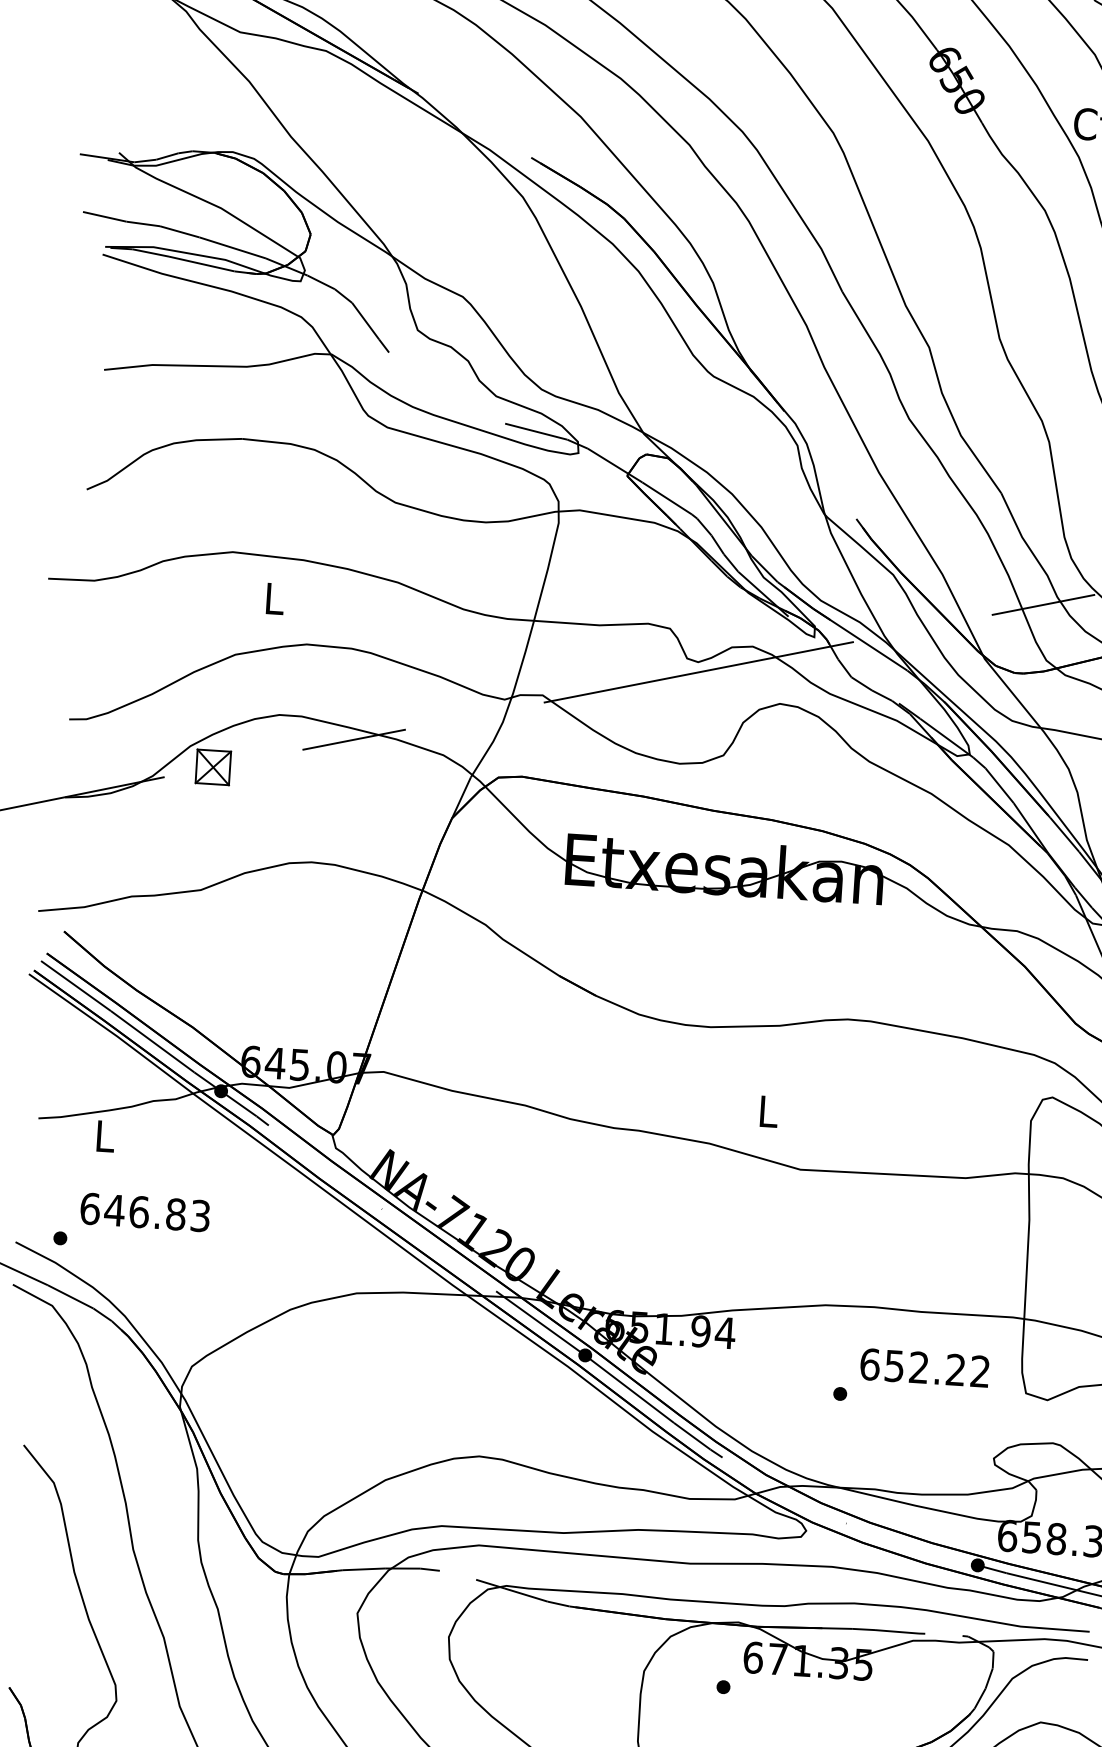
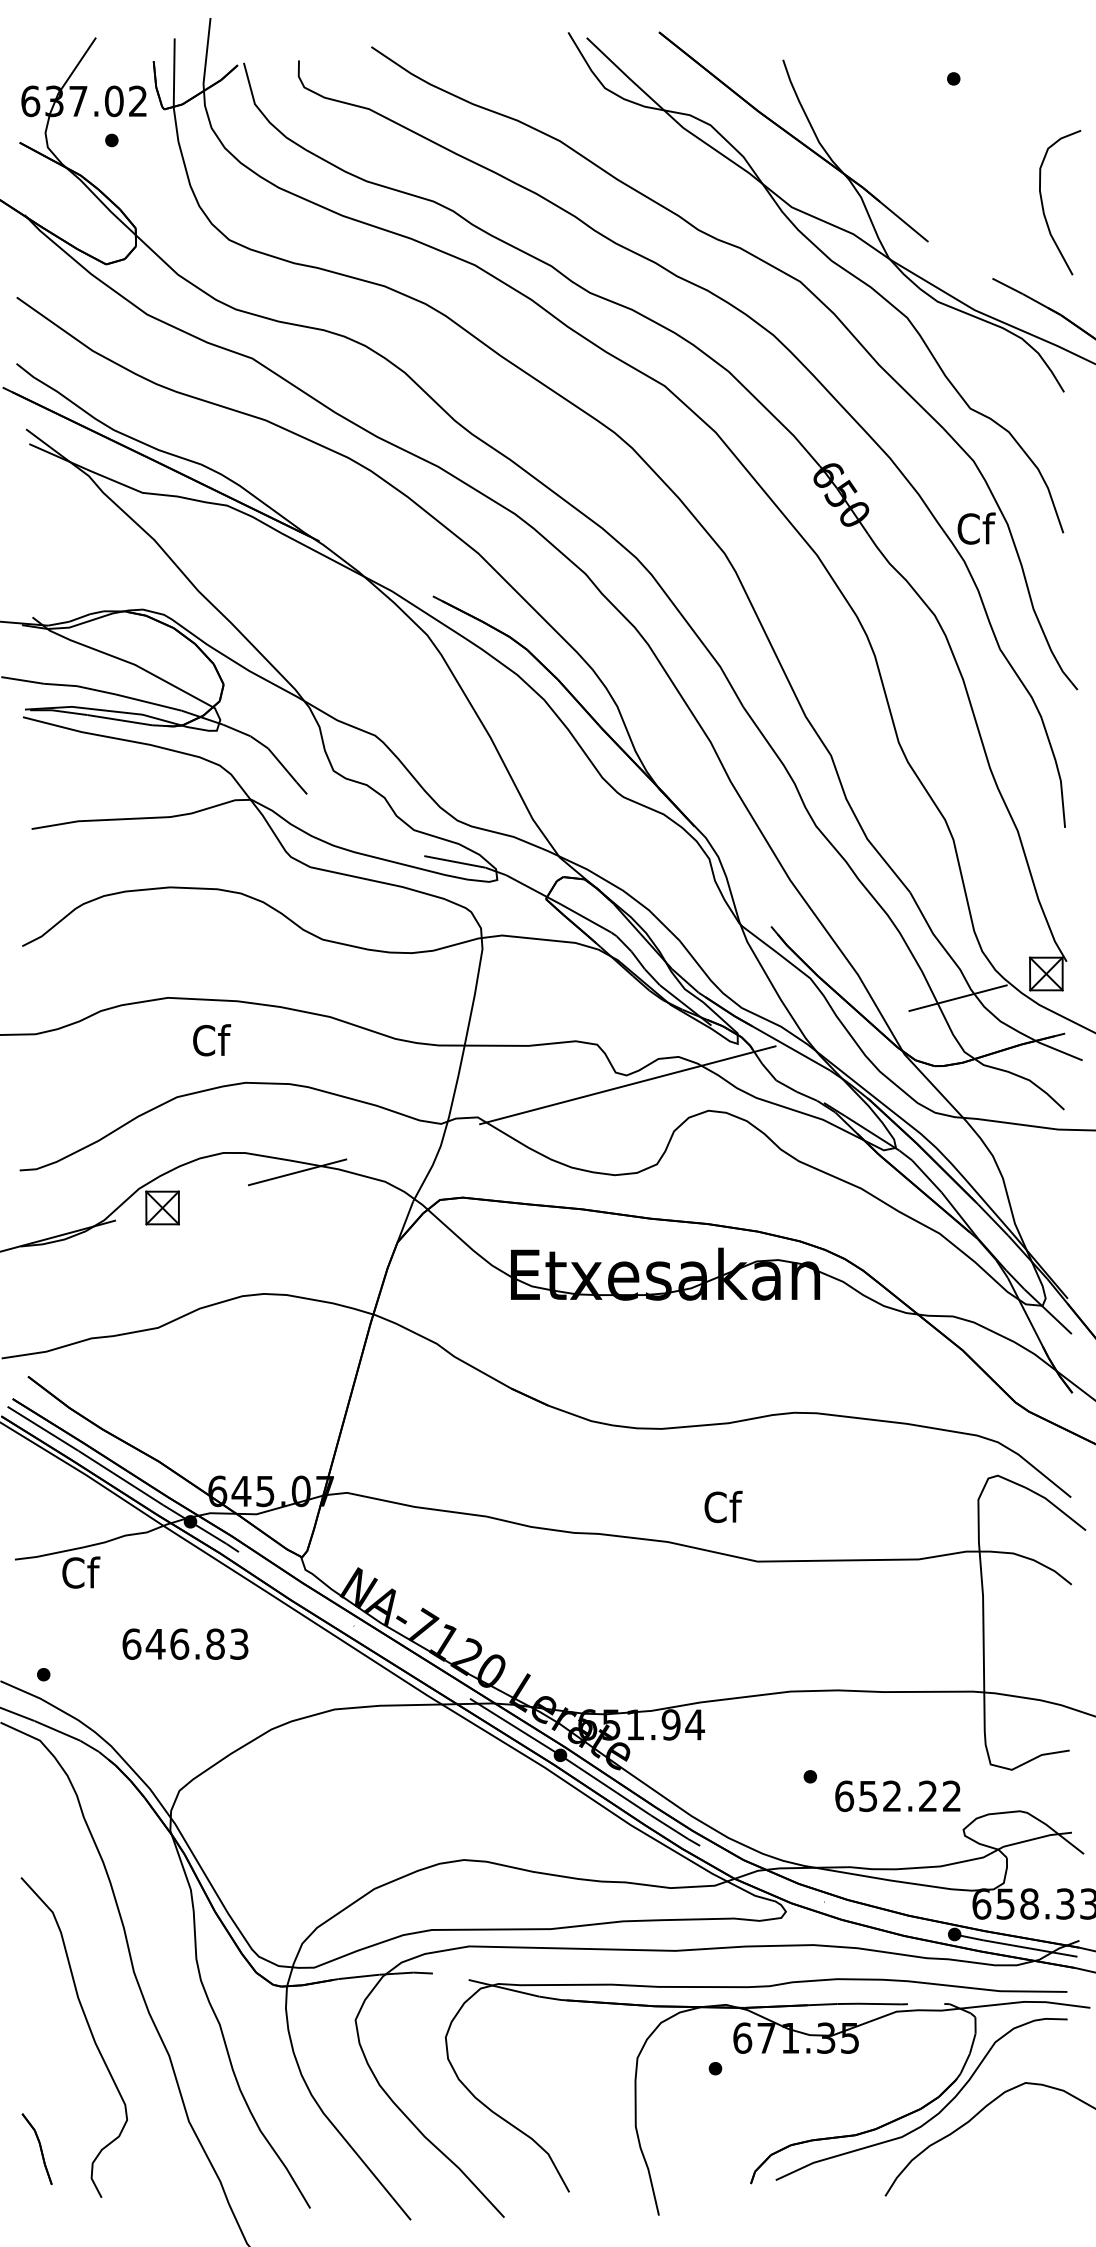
text: (275, 598) -> (212, 1040), L -> Cf
text: (769, 1110) -> (723, 1506), L -> Cf
text: (105, 1136) -> (81, 1572), L -> Cf
text: (145, 1211) -> (185, 1643), moved
text: (924, 1368) -> (897, 1796), moved

